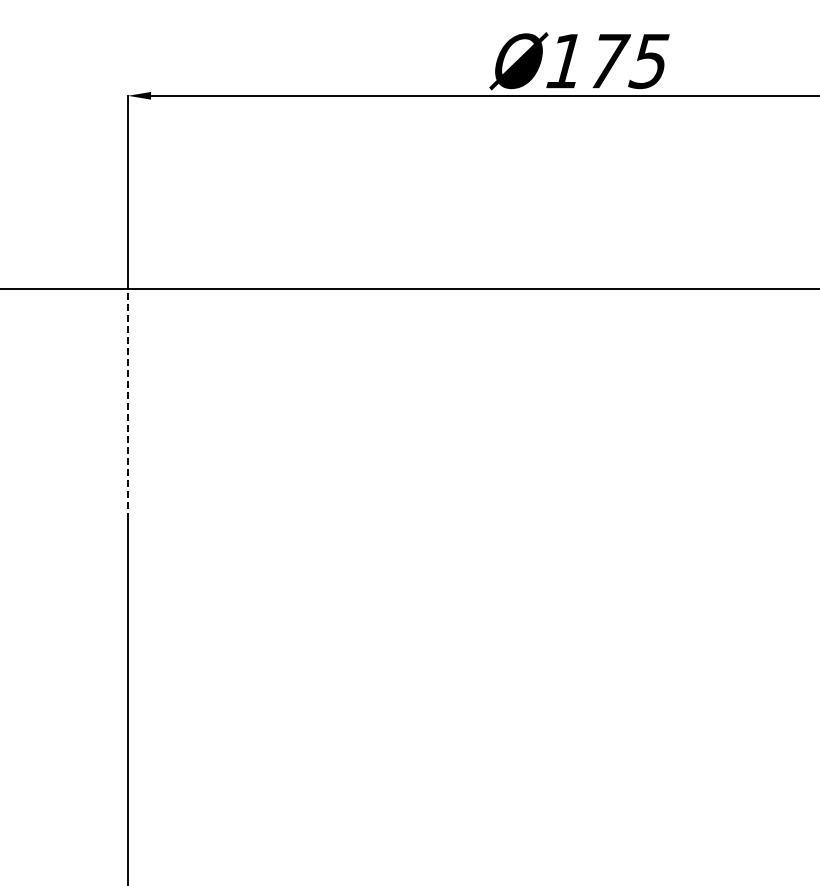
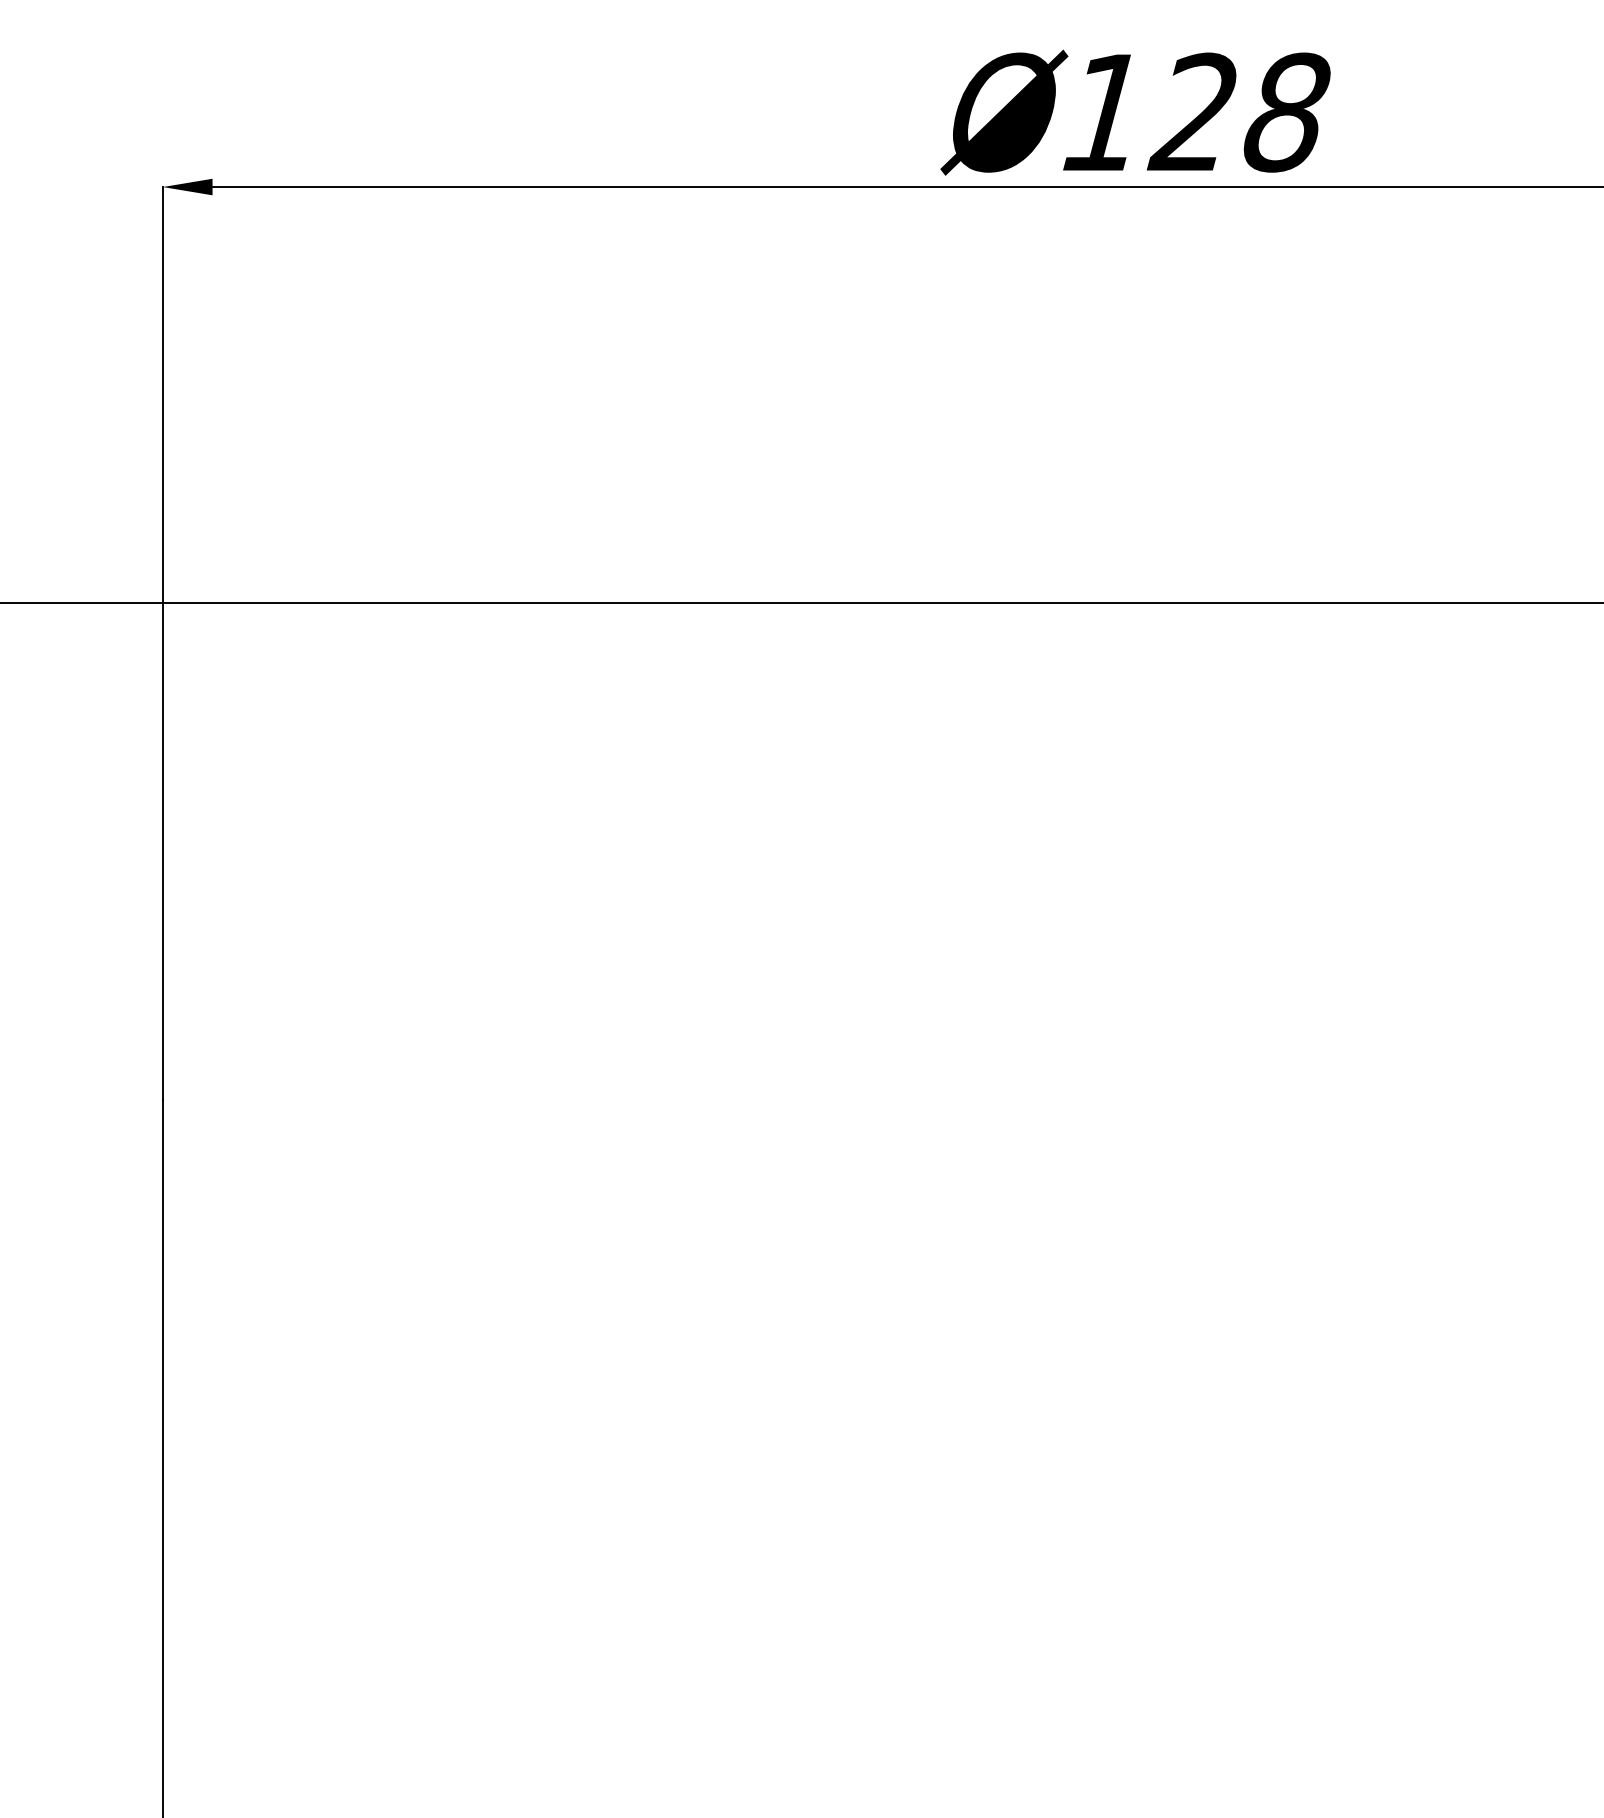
text: (627, 61) -> (1237, 113), Ø175 -> Ø128
line: (127, 403) -> (161, 849), dashed -> solid

